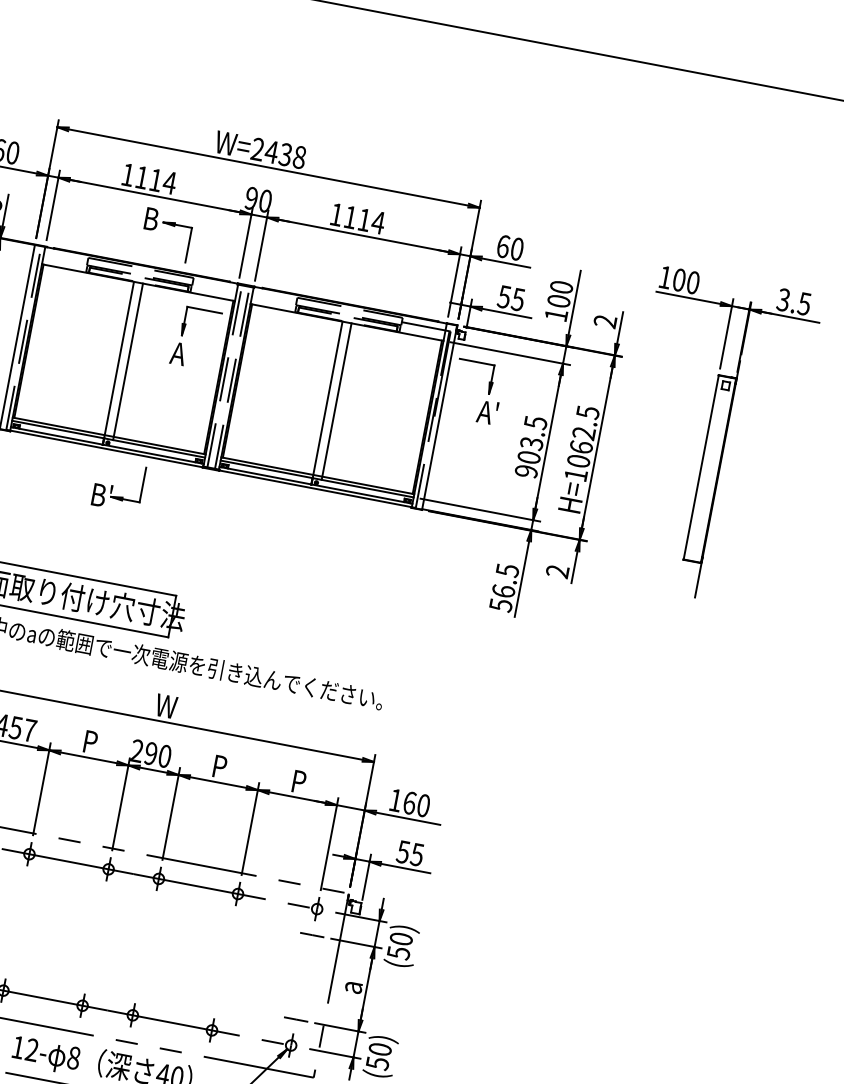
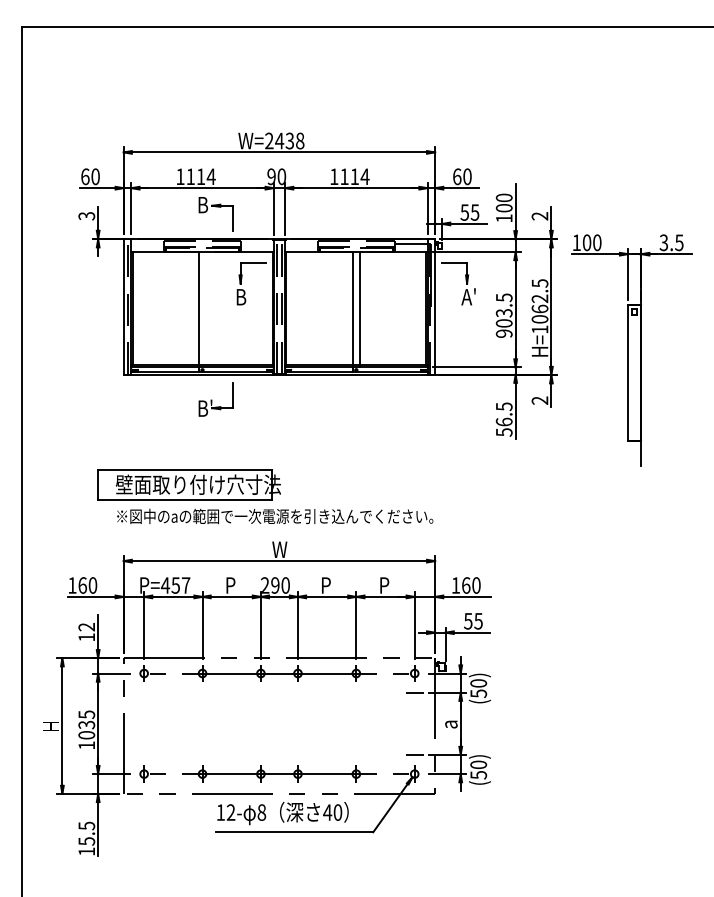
text: (178, 354) -> (240, 297), A -> B
line: (127, 361) -> (205, 309), removed
part: (711, 437) -> (631, 350), moved

